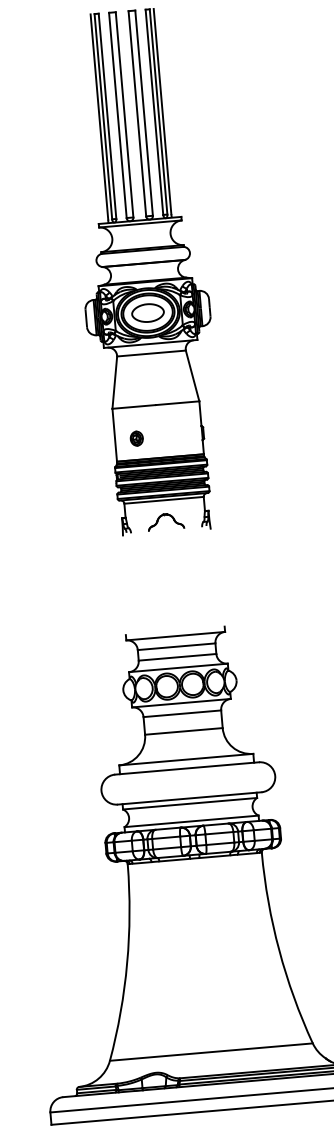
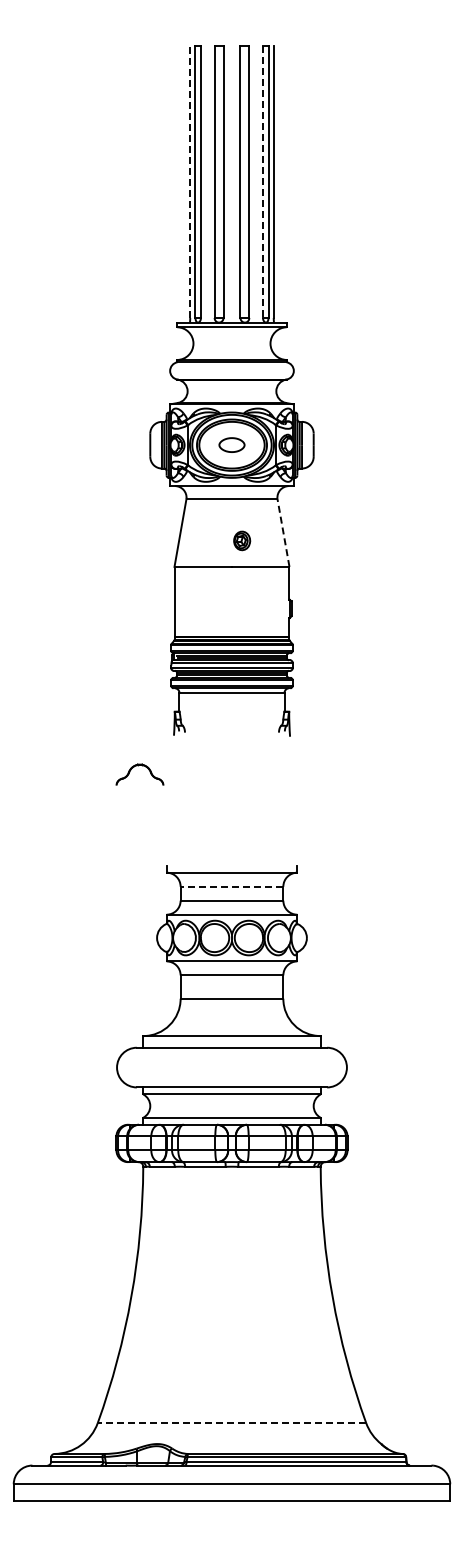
line: (154, 112) -> (263, 182), solid -> dashed
line: (99, 117) -> (190, 182), solid -> dashed
part: (147, 312) -> (231, 444), size x0.6
line: (192, 375) -> (283, 532), solid -> dashed
part: (137, 438) -> (242, 540), moved
part: (164, 515) -> (138, 766), moved
line: (176, 646) -> (231, 886), solid -> dashed
line: (211, 1052) -> (231, 1423), solid -> dashed

